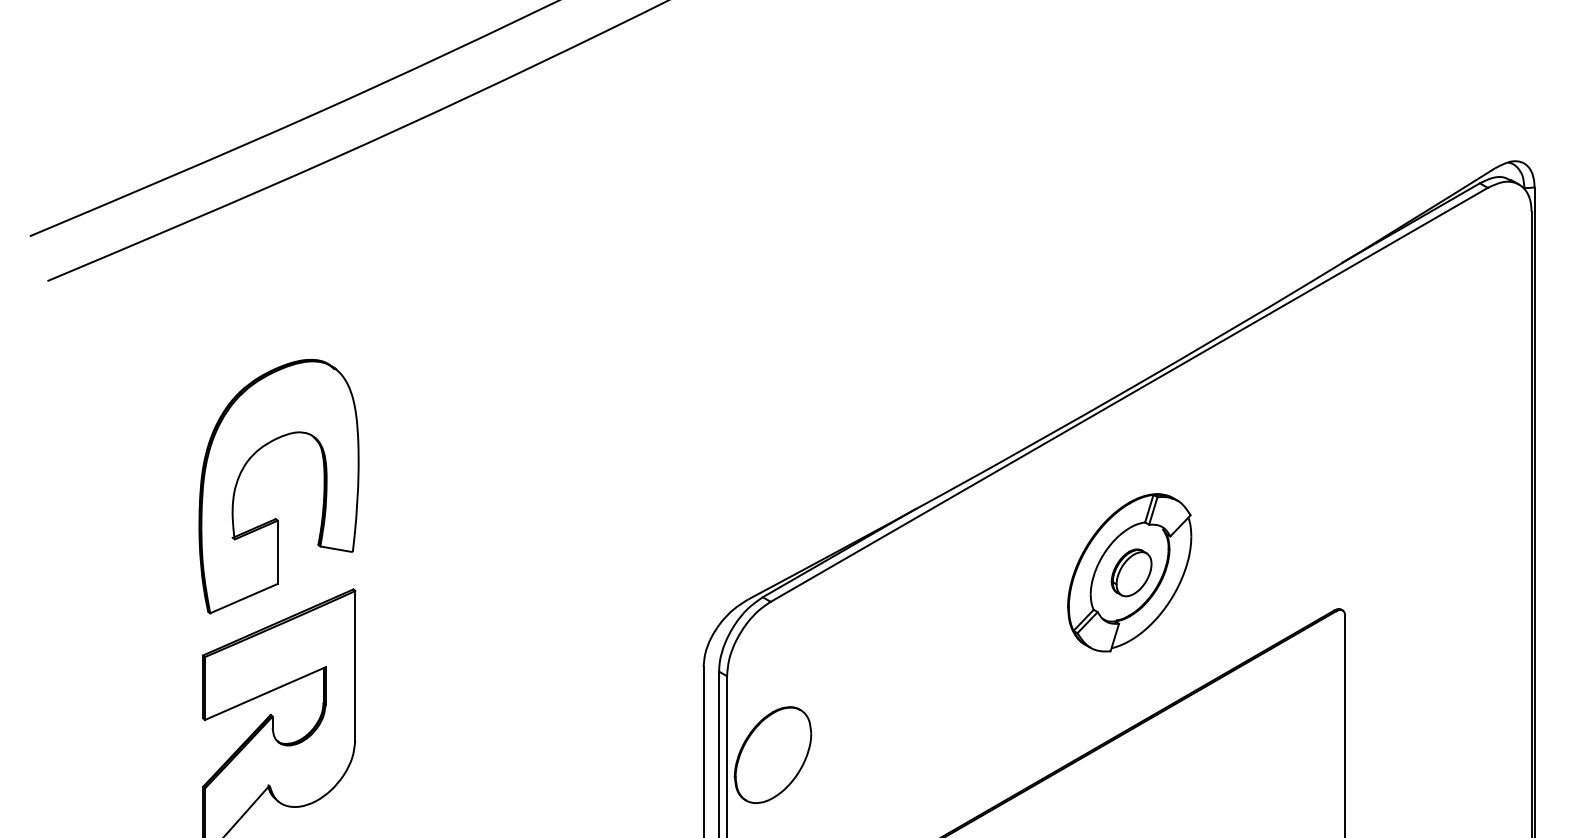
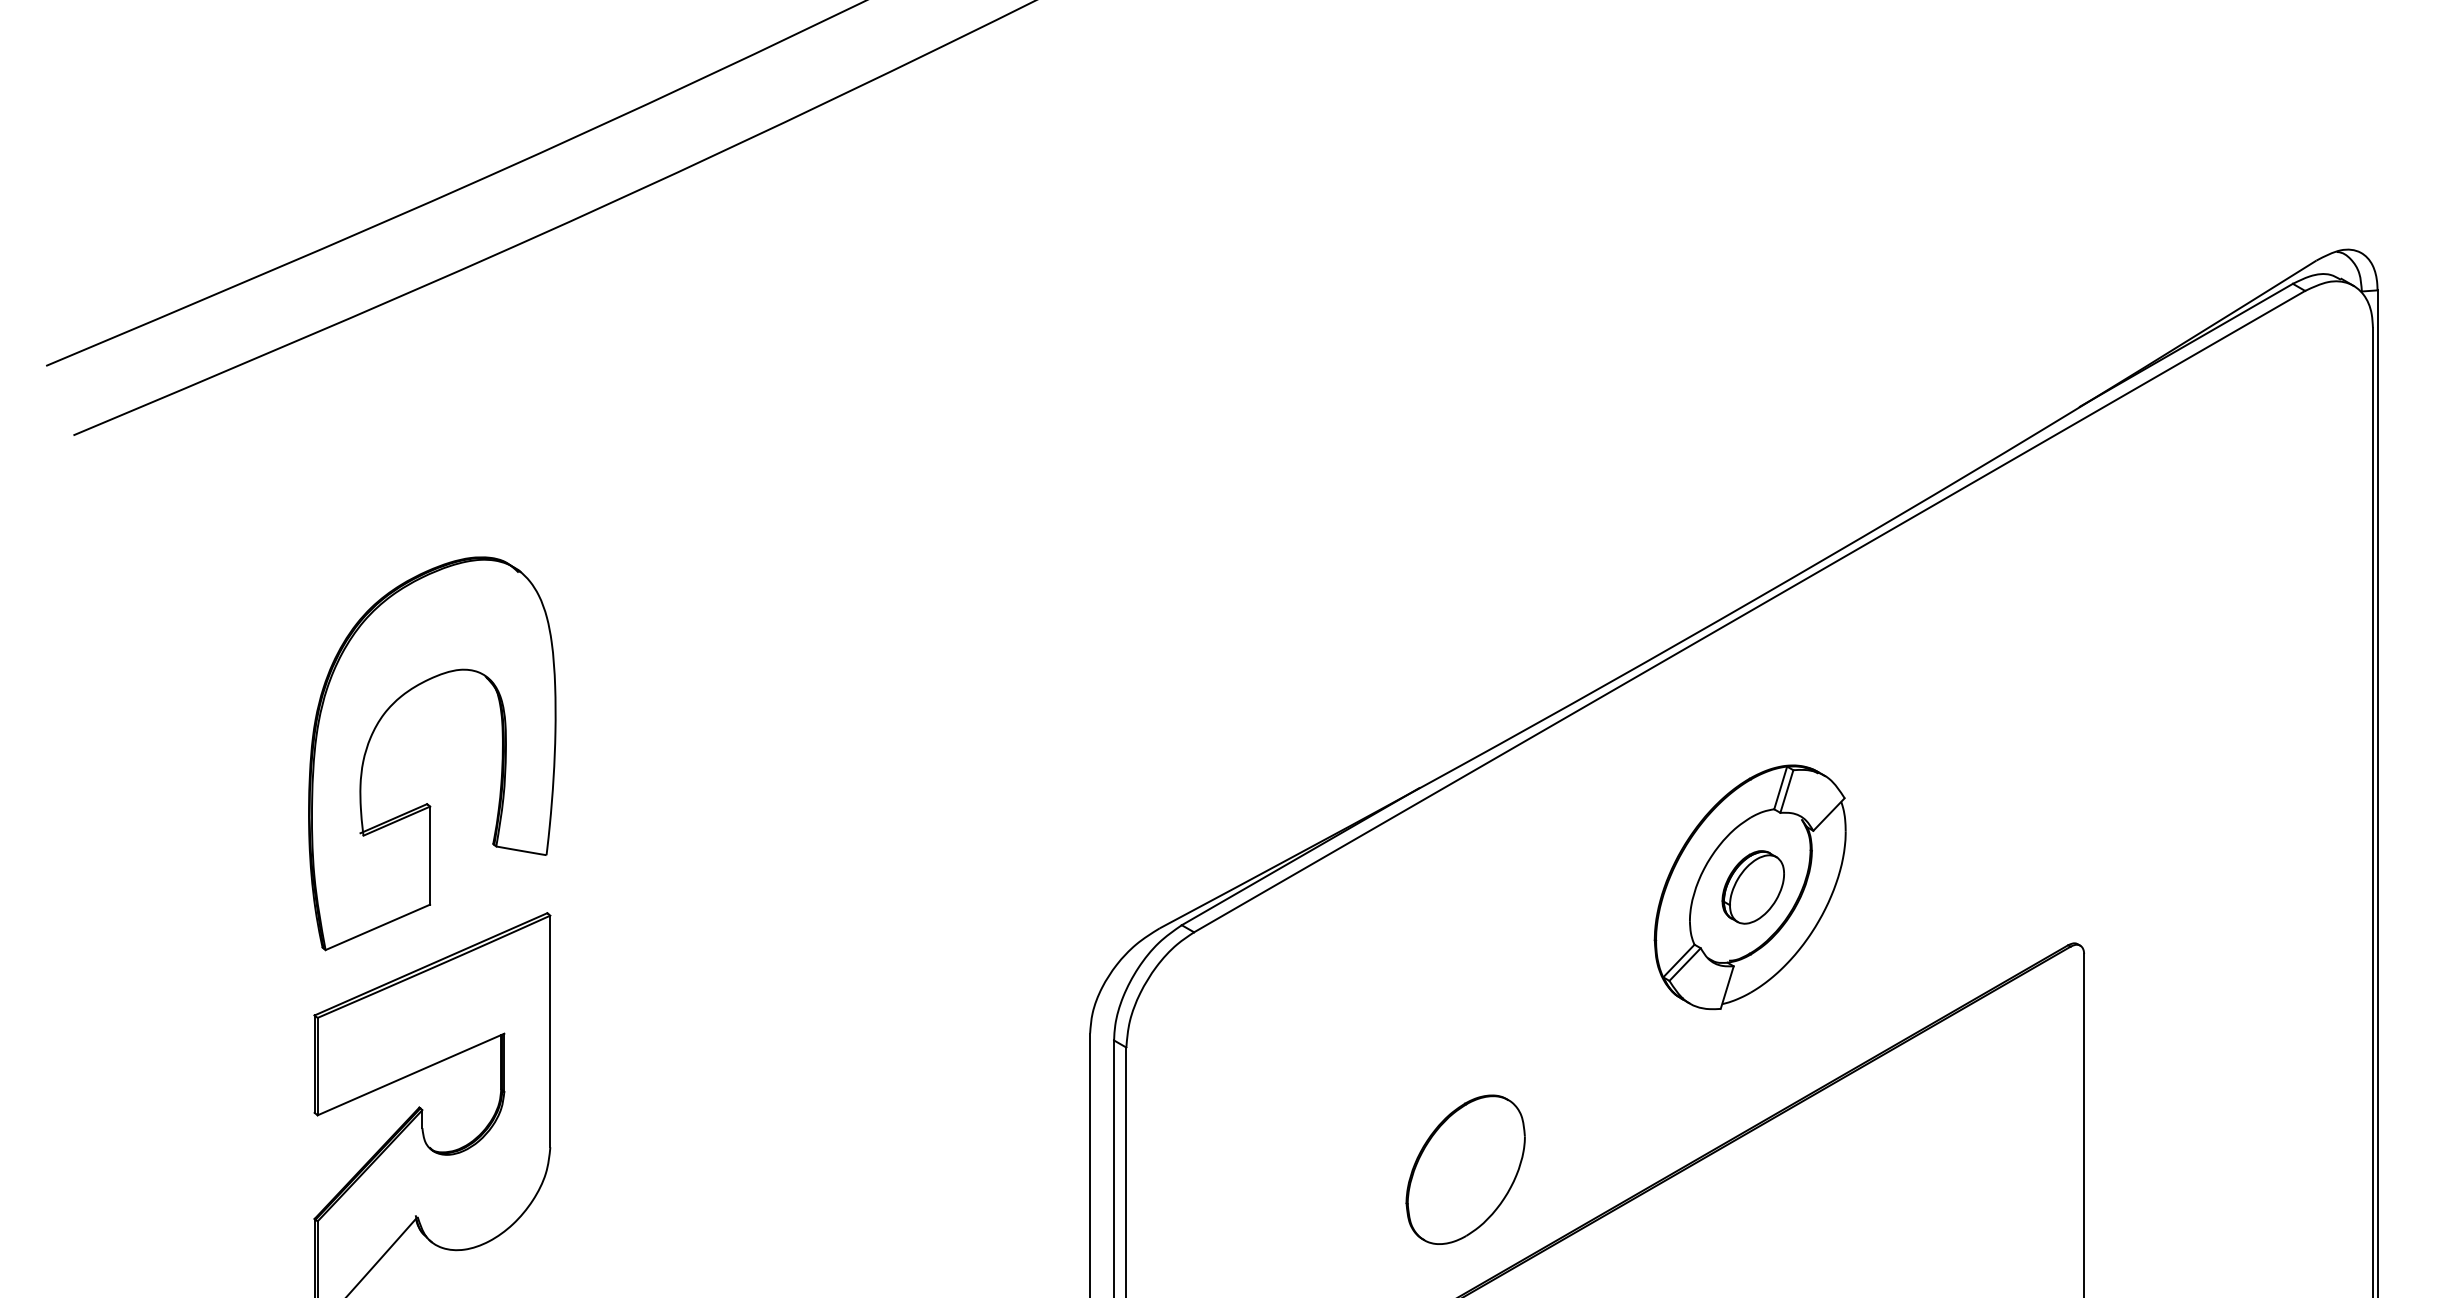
part: (772, 754) -> (1464, 1168), moved

